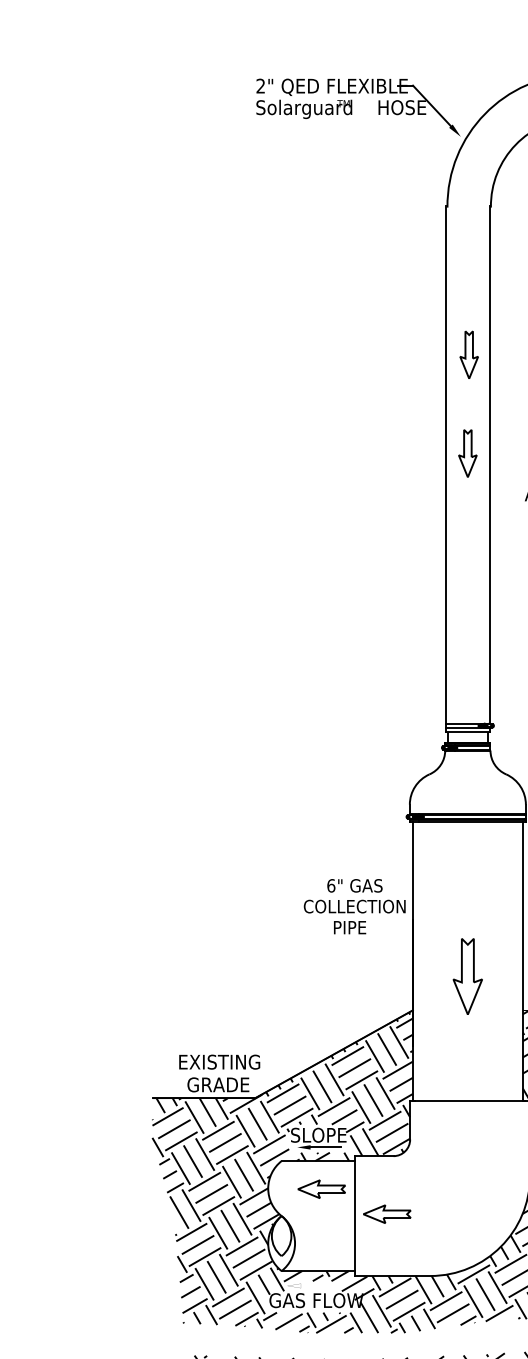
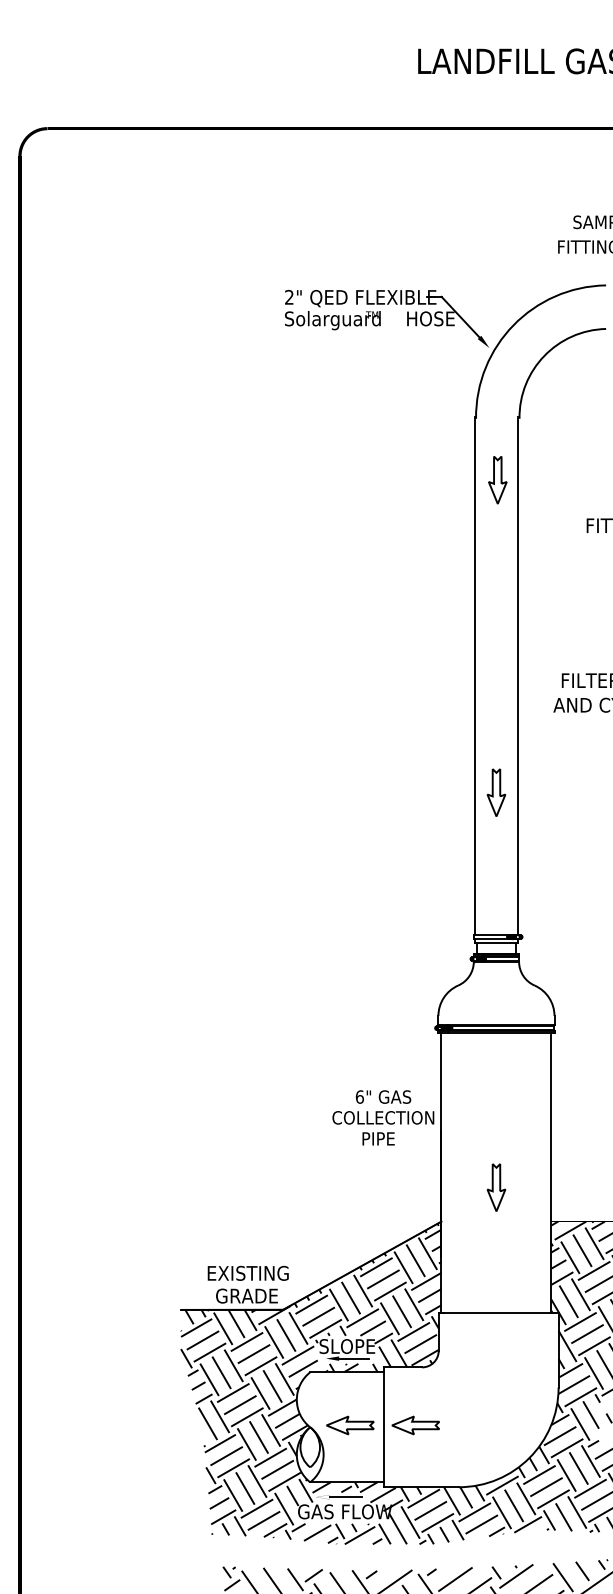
part: (468, 355) -> (497, 480), moved
part: (467, 453) -> (496, 792), moved
part: (467, 976) -> (496, 1187), size x0.62
part: (321, 1189) -> (350, 1425), moved
line: (316, 1286) -> (345, 1497), added

